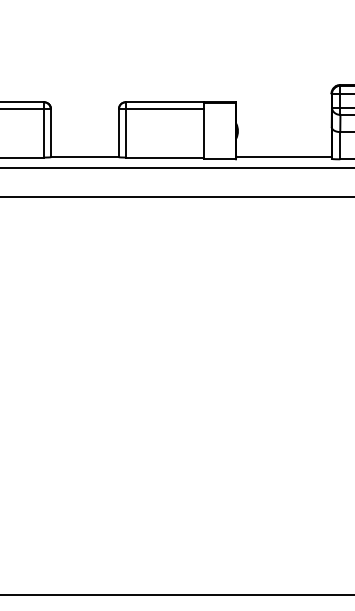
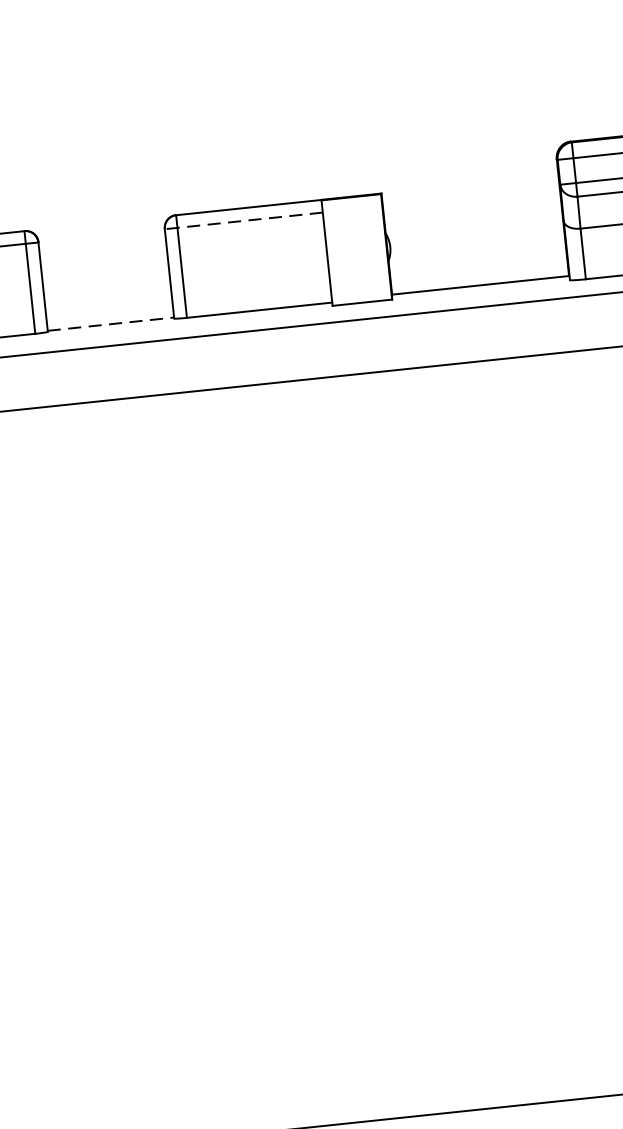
line: (161, 109) -> (243, 221), solid -> dashed
line: (85, 156) -> (111, 323), solid -> dashed

